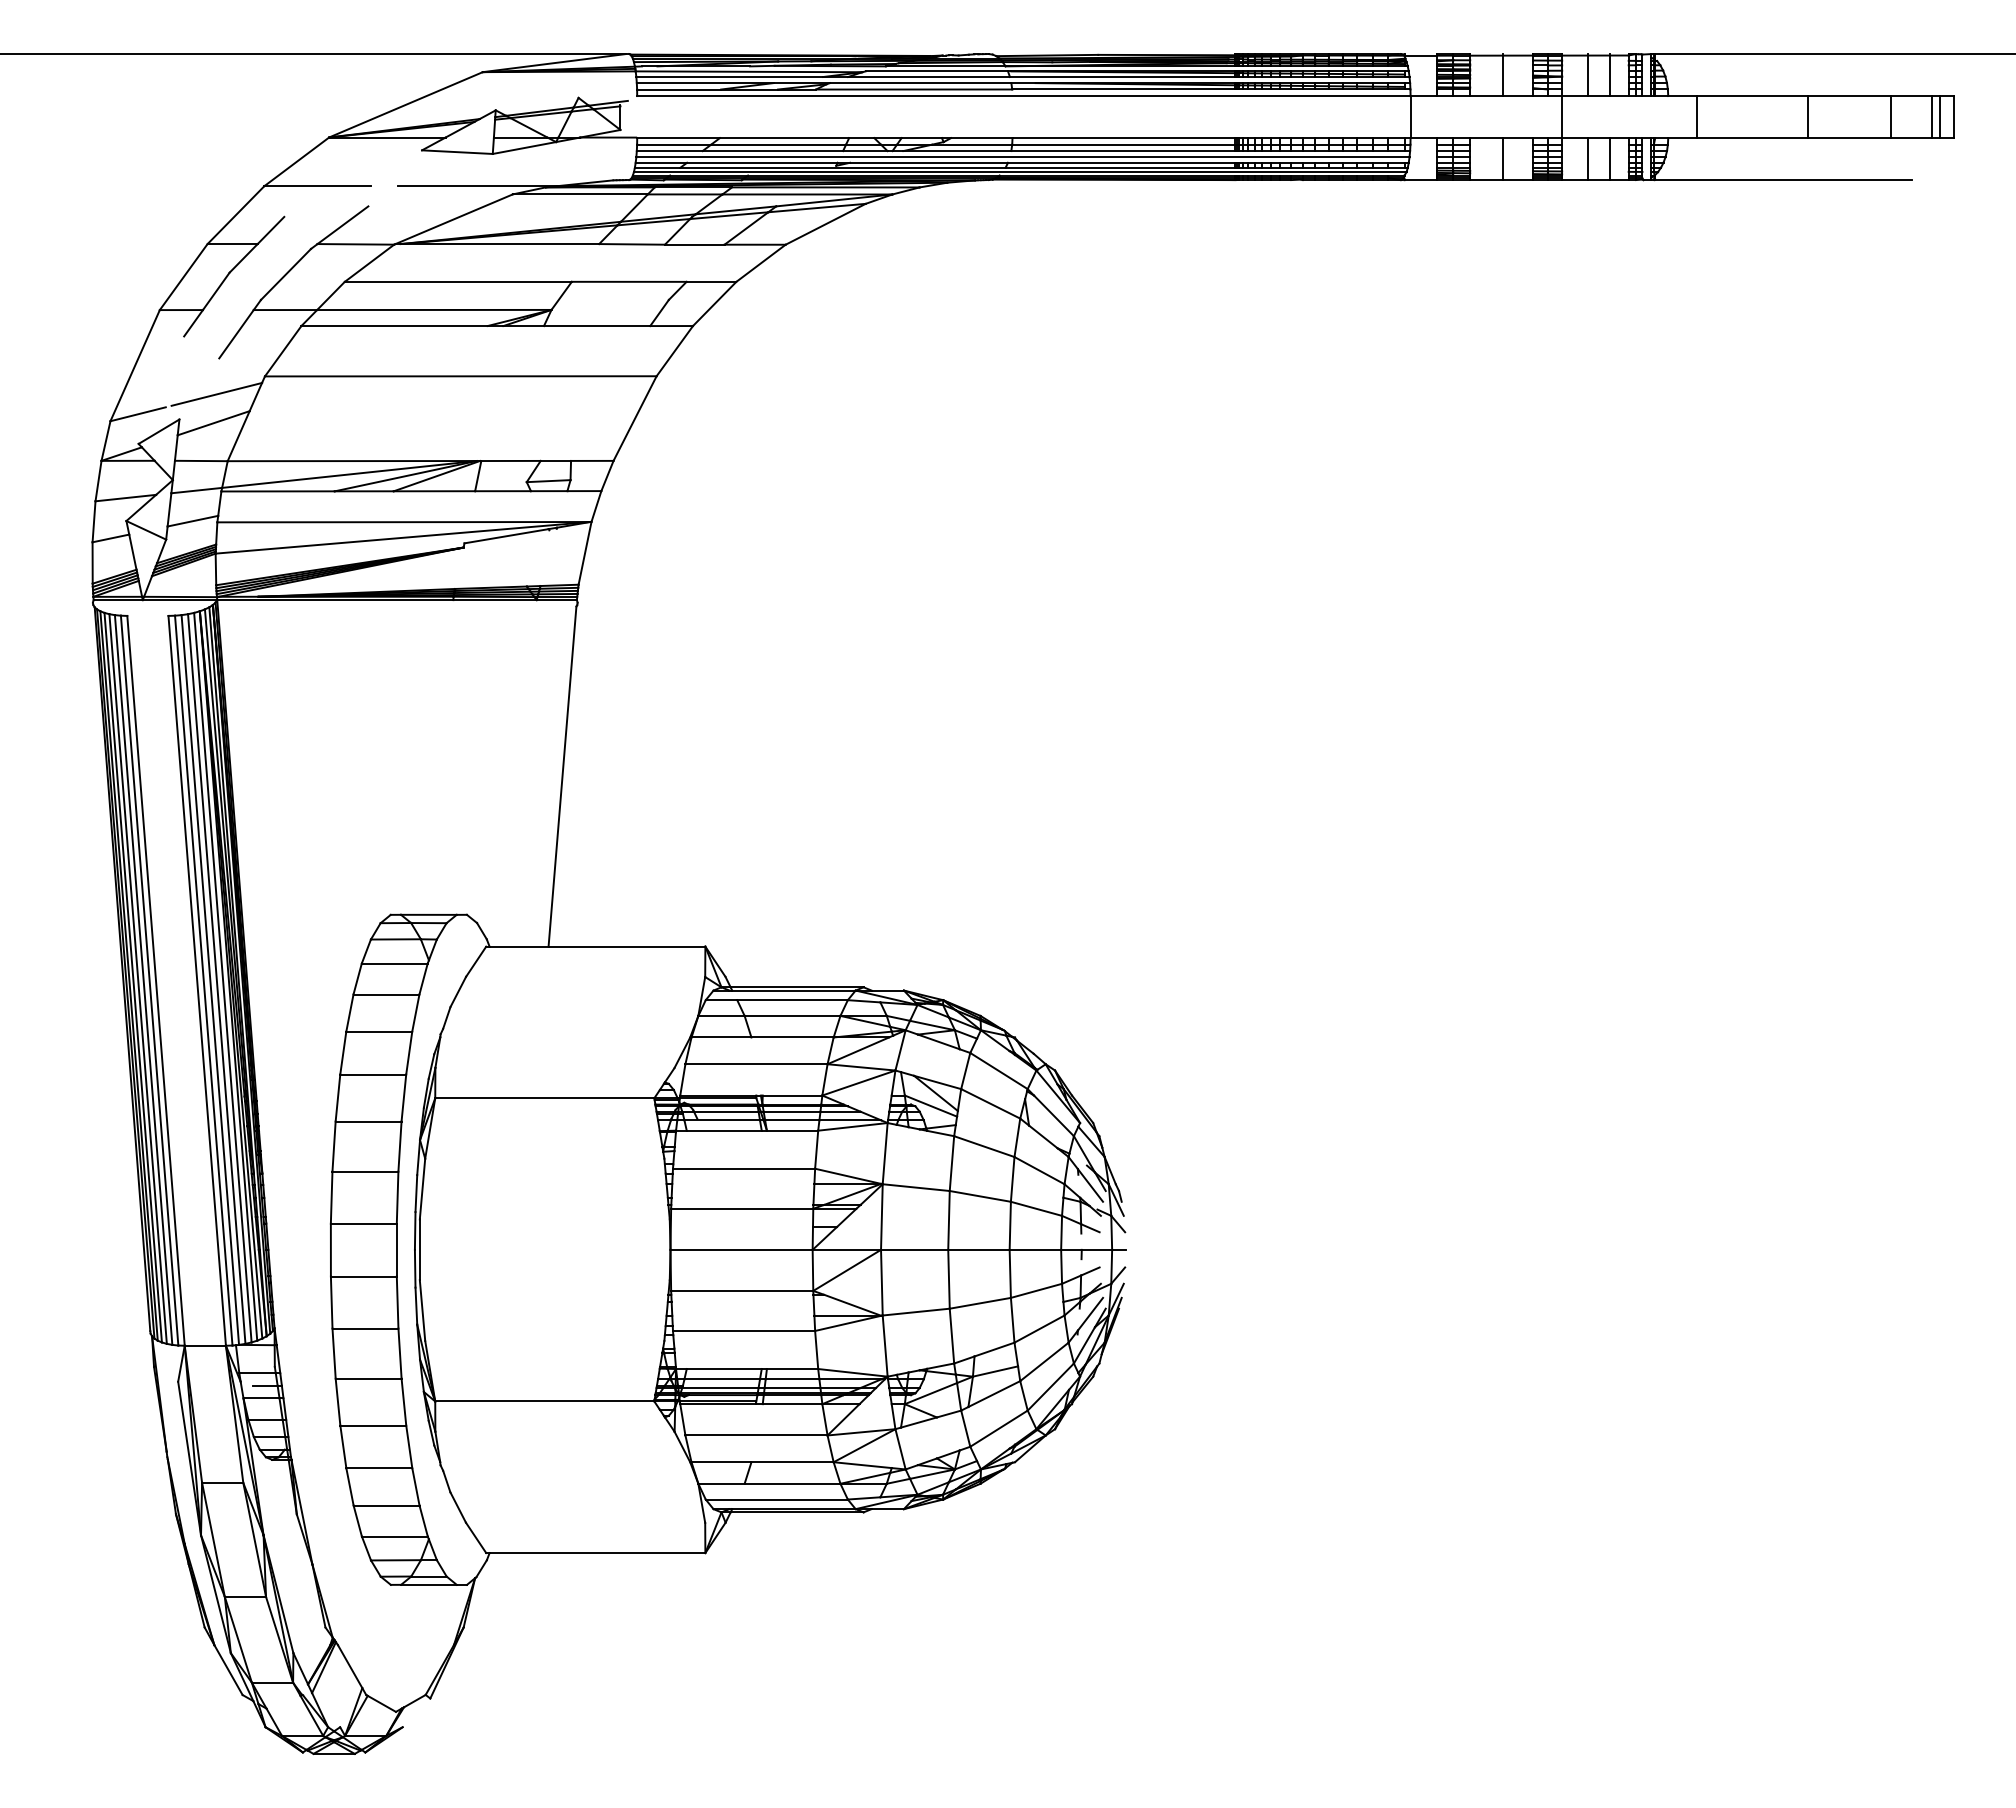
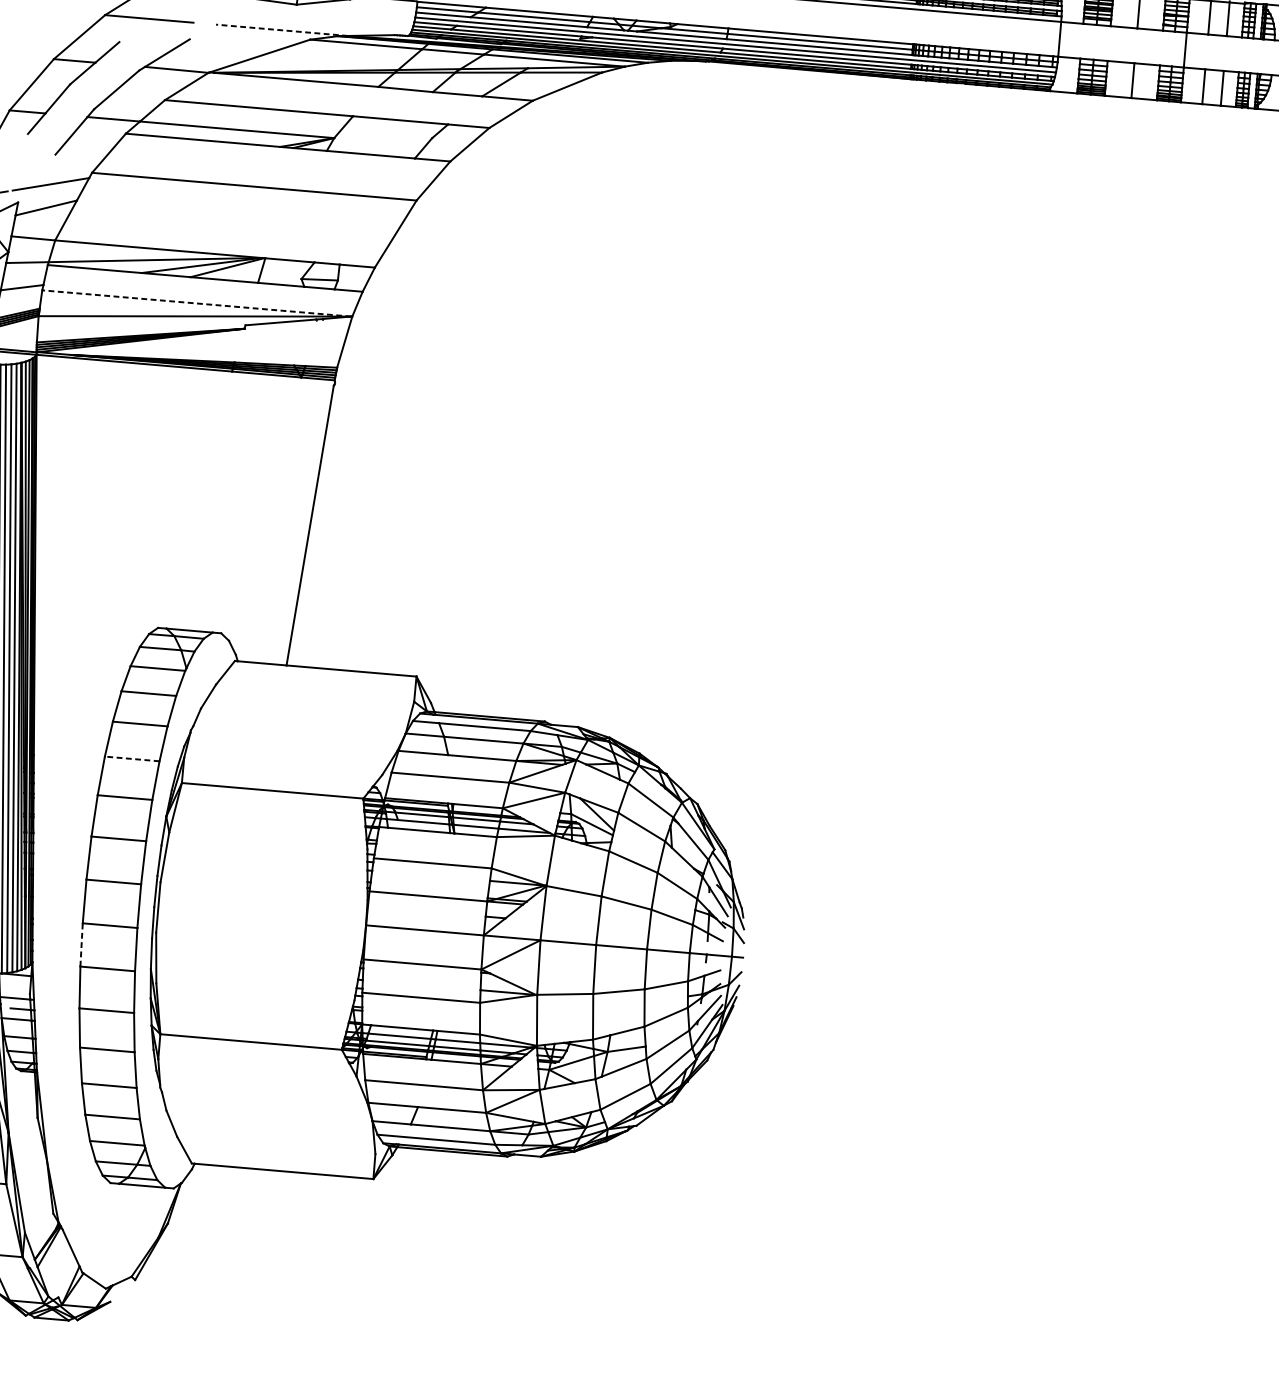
line: (477, 186) -> (281, 30), solid -> dashed
line: (403, 522) -> (196, 303), solid -> dashed
line: (373, 1074) -> (132, 758), solid -> dashed
line: (331, 1302) -> (81, 944), solid -> dashed

